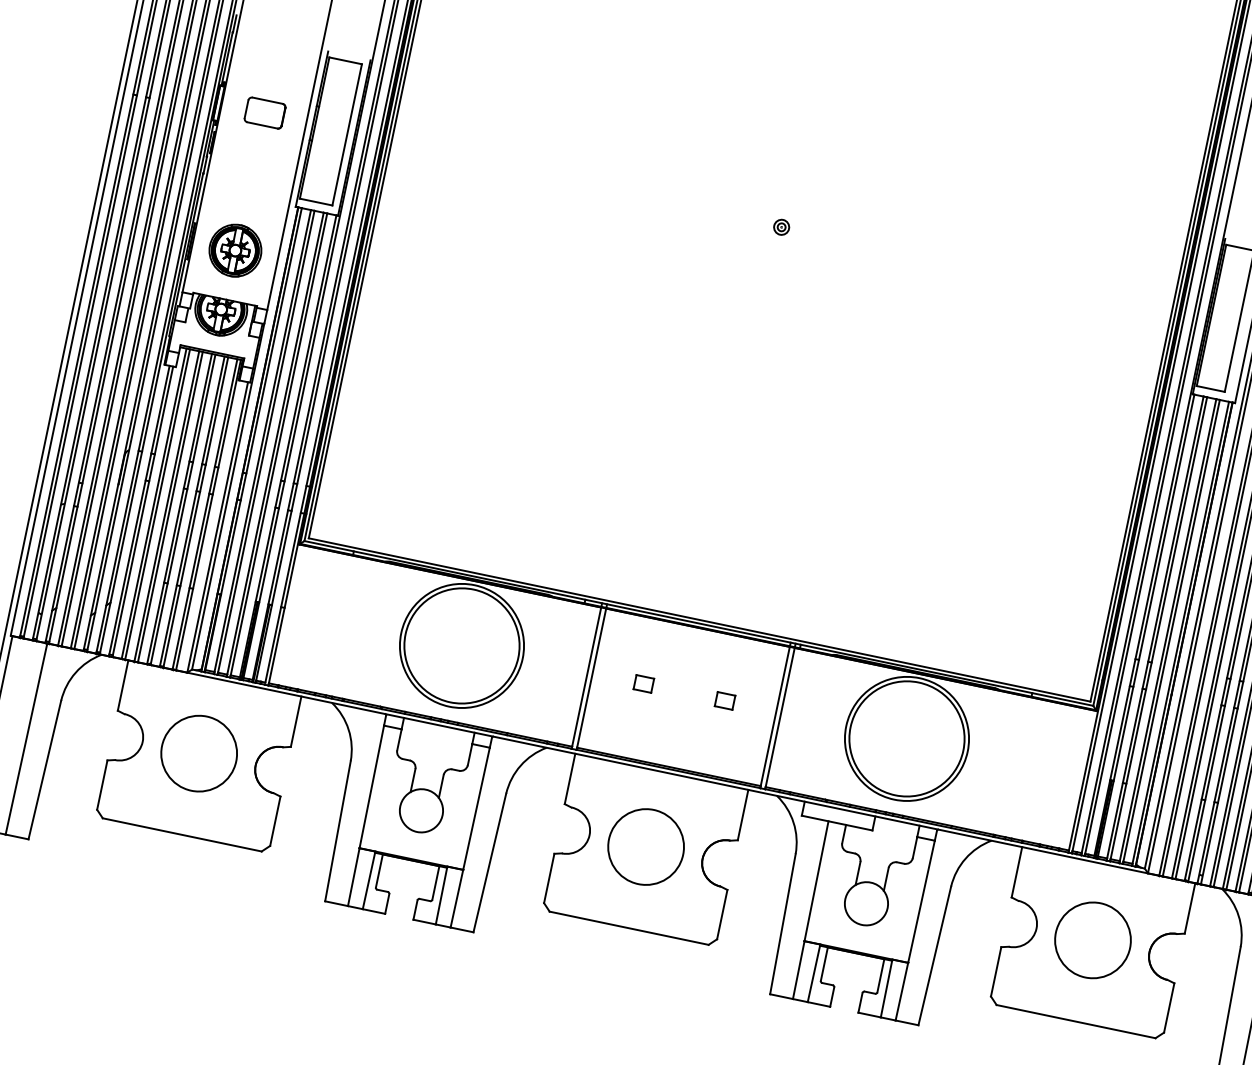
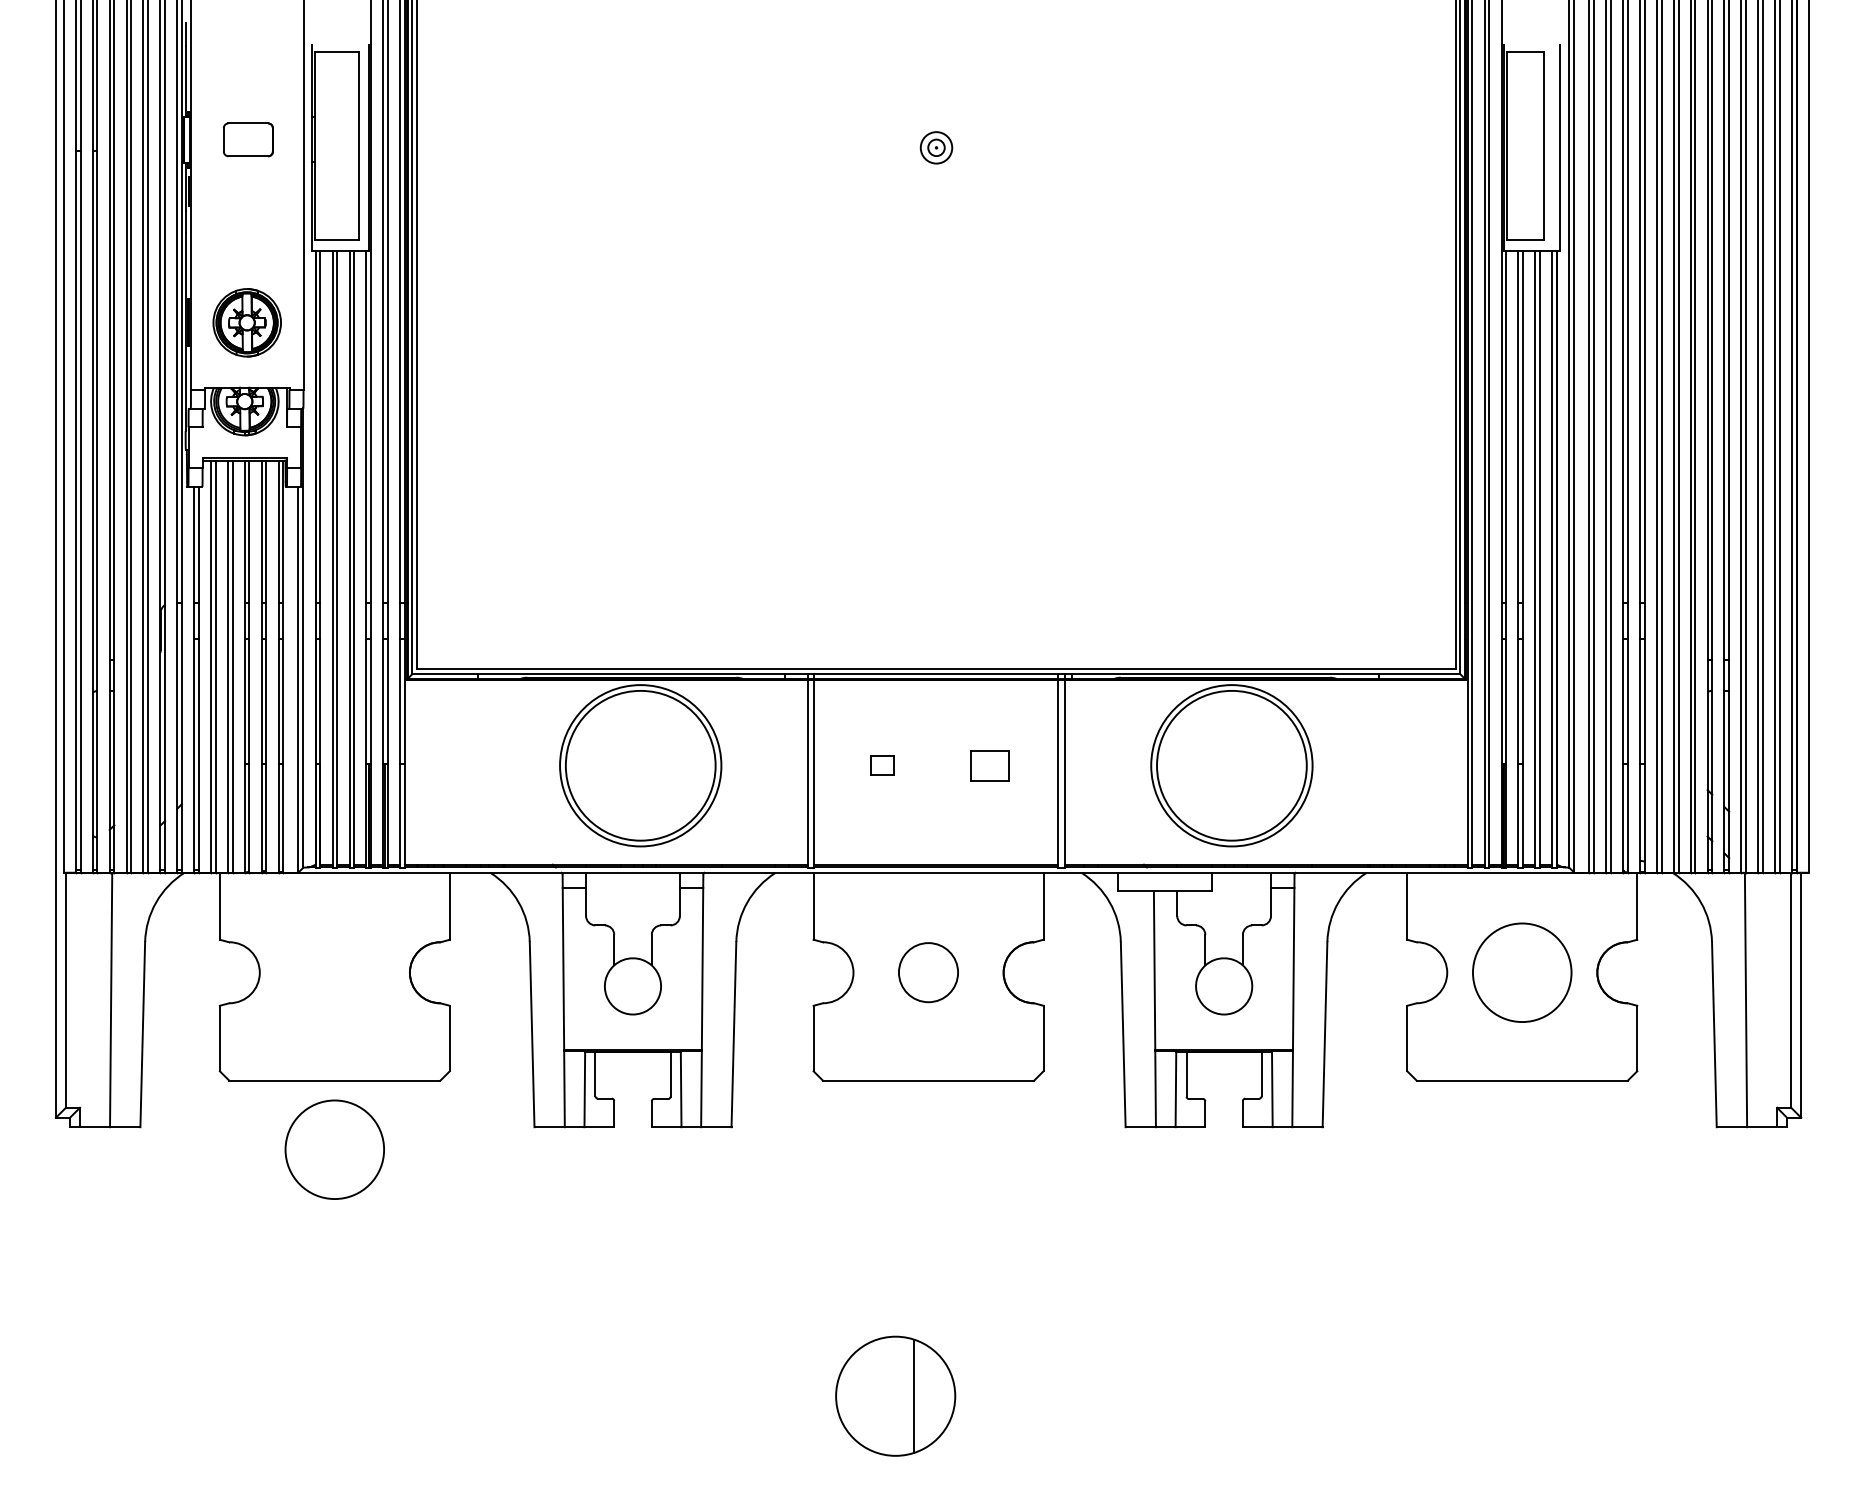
part: (781, 226) -> (935, 147), size x1.6
part: (725, 700) -> (990, 765), size x1.6
circle: (198, 753) -> (334, 1149), moved
circle: (646, 846) -> (928, 972), size x0.6

